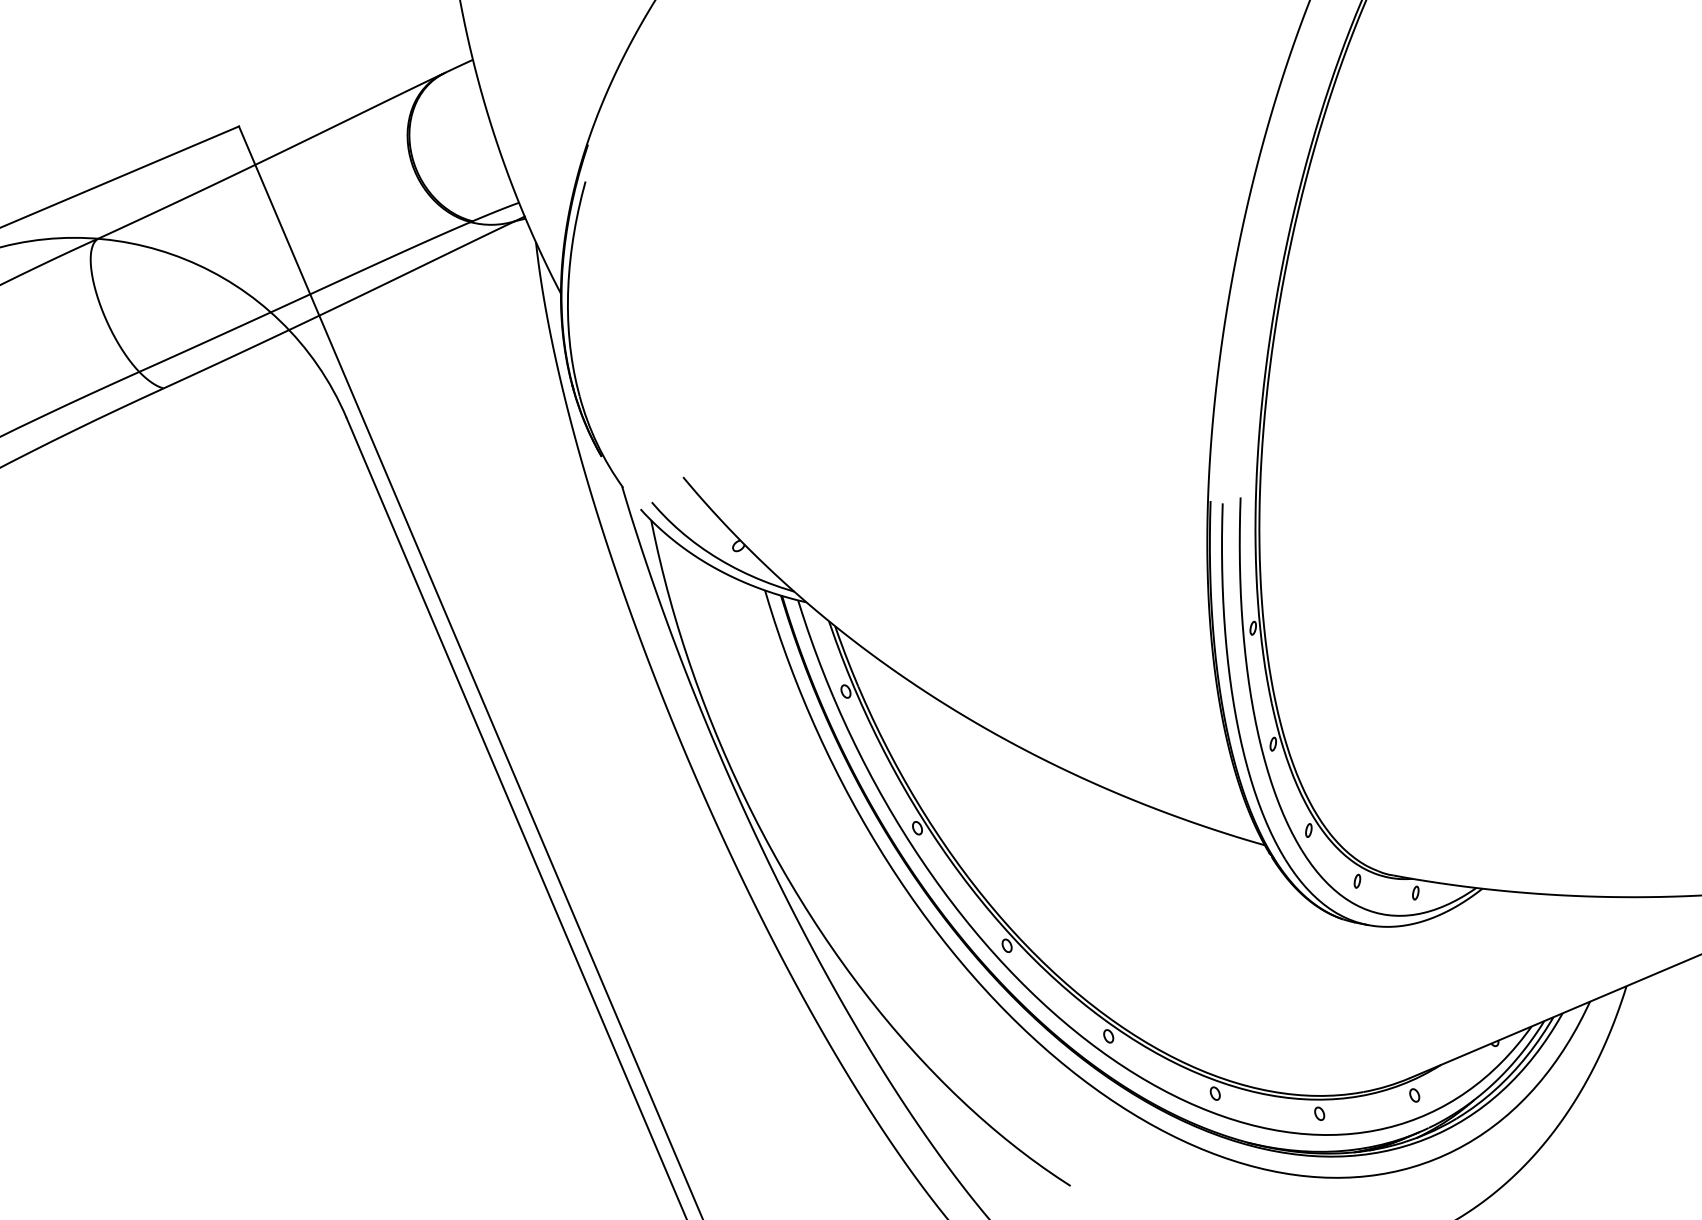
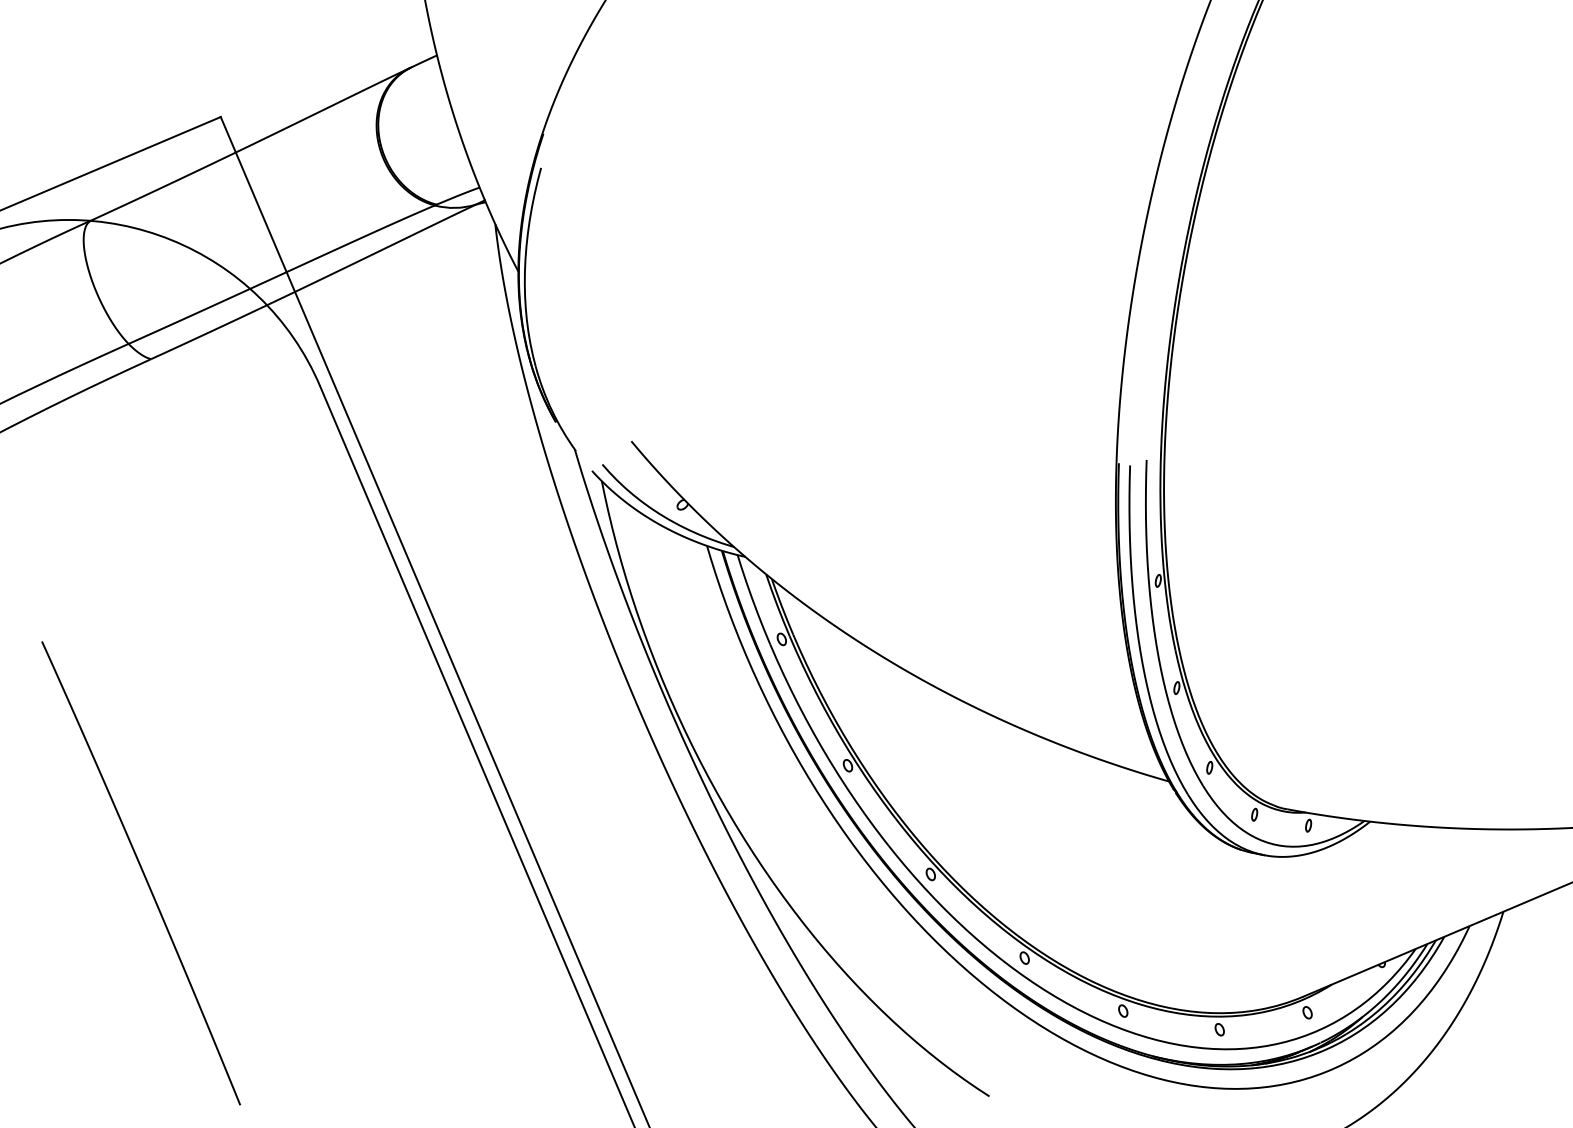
curve: (154, 944) -> (142, 873), added

